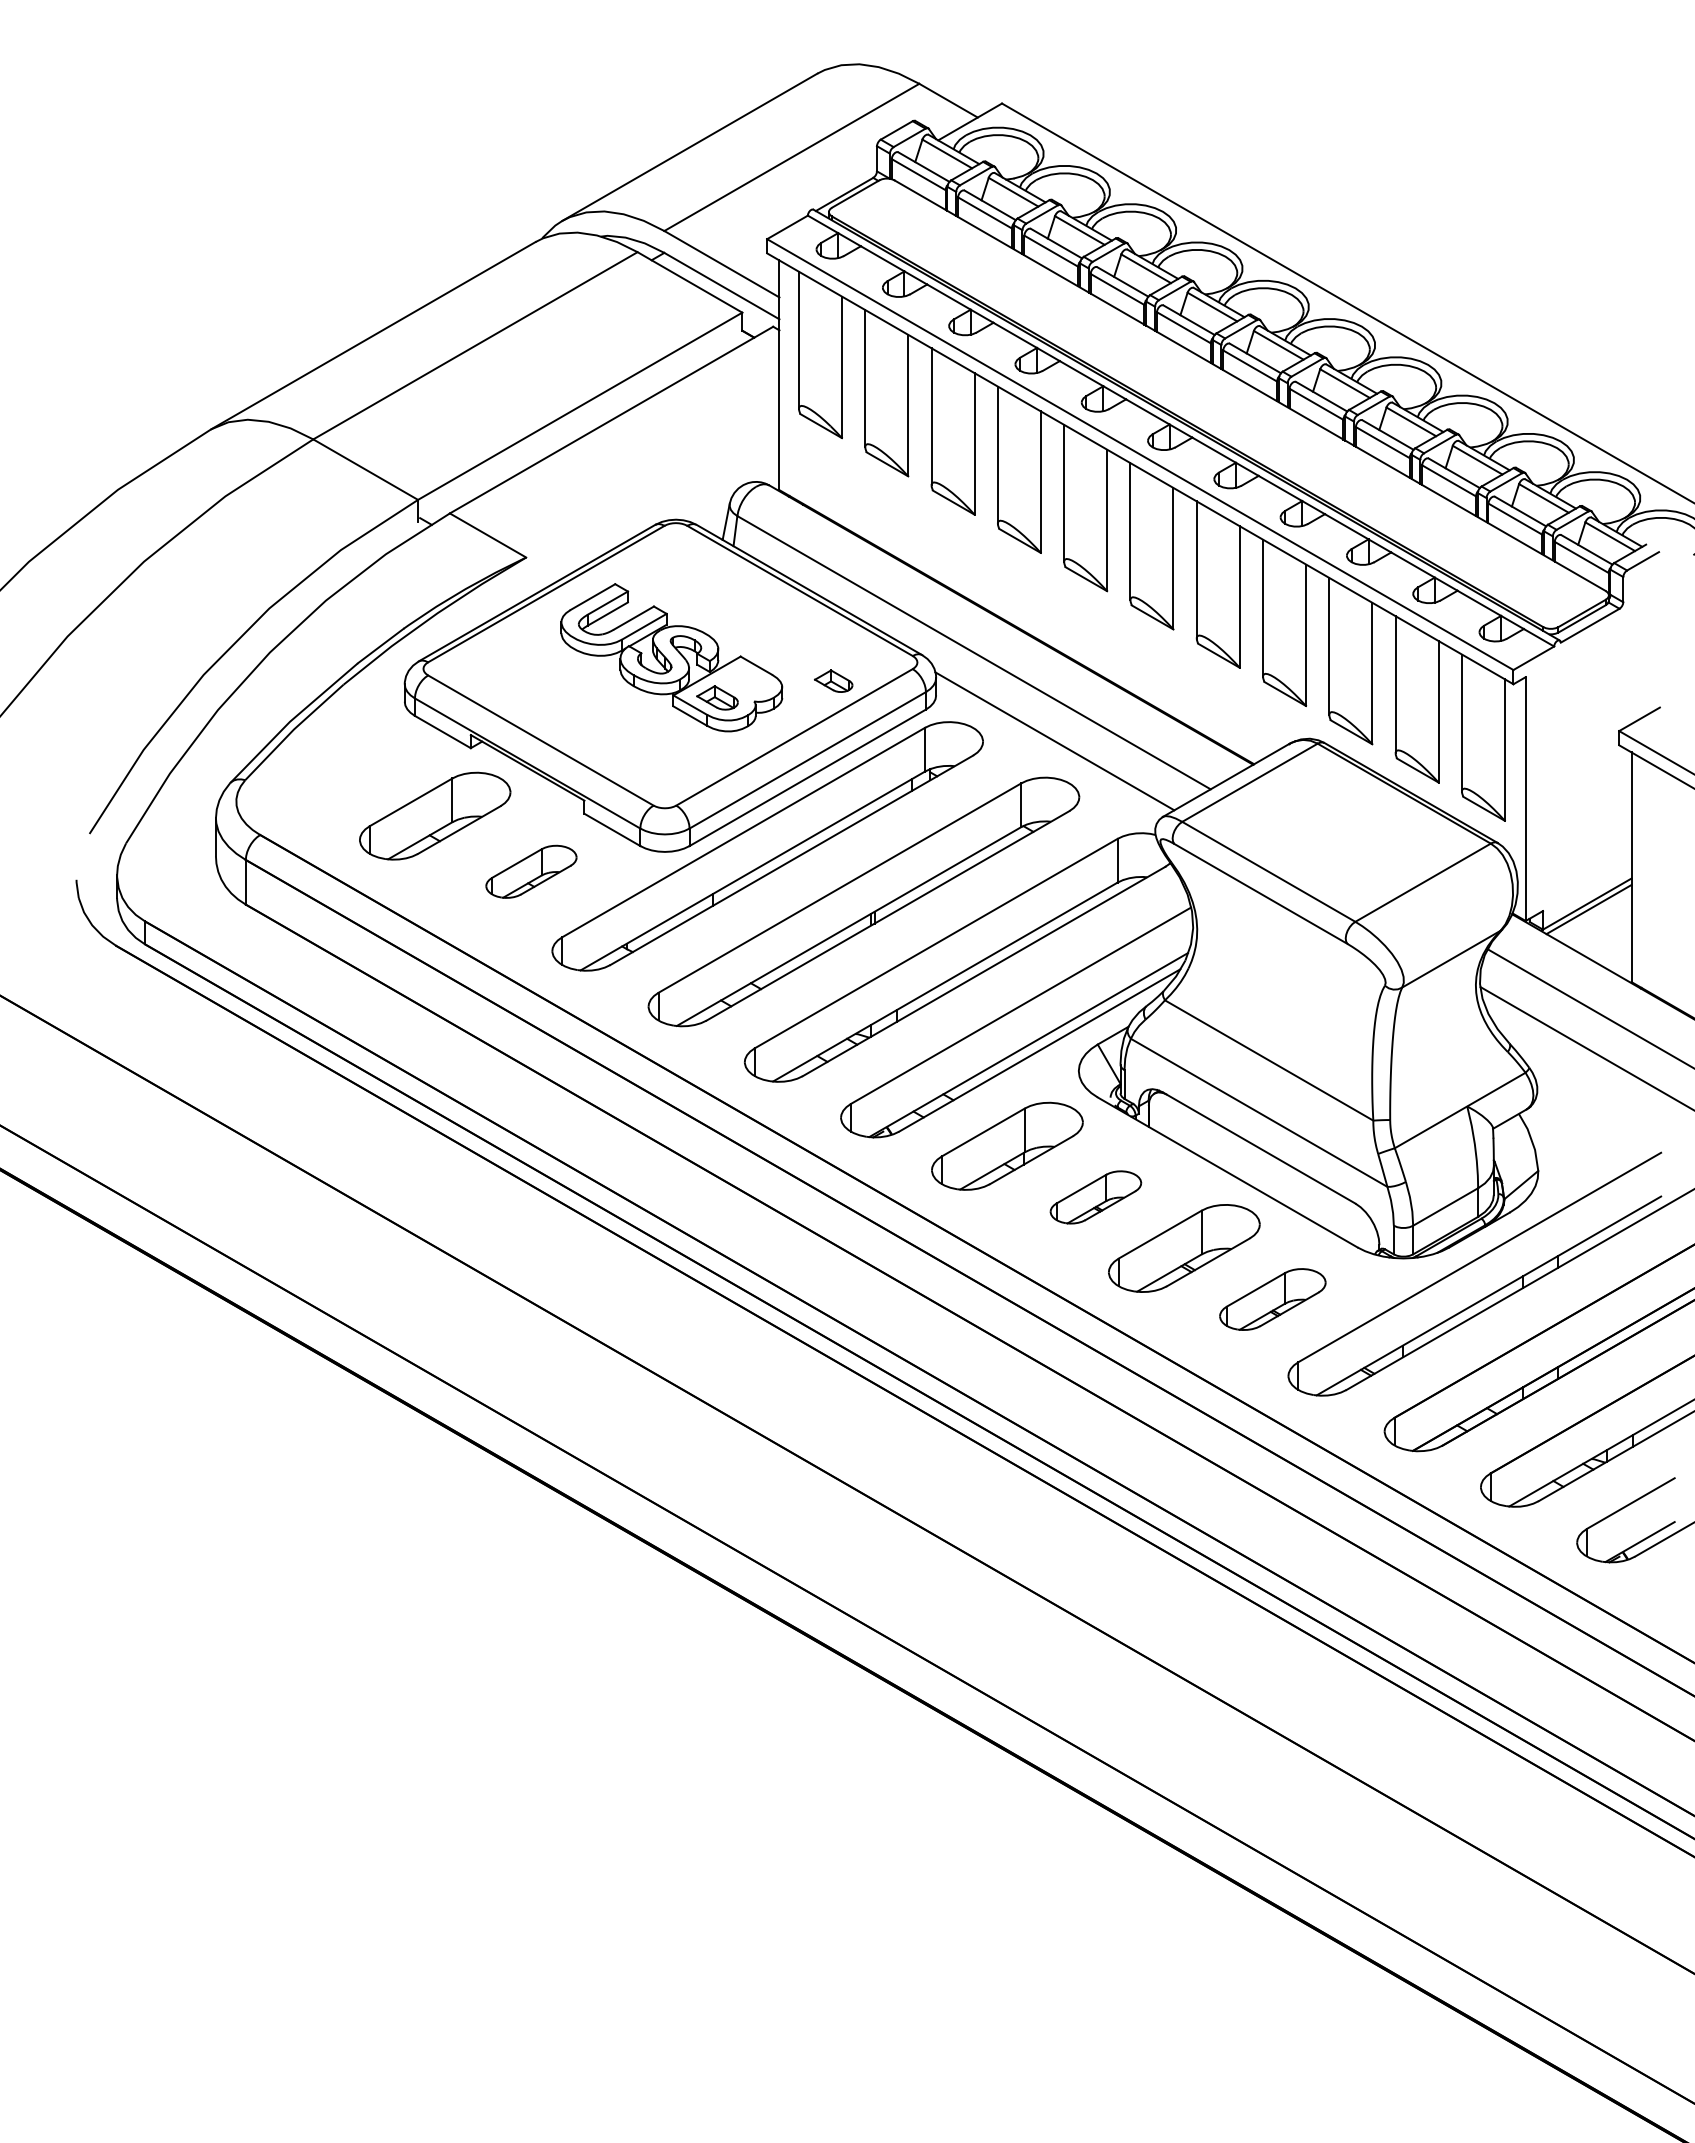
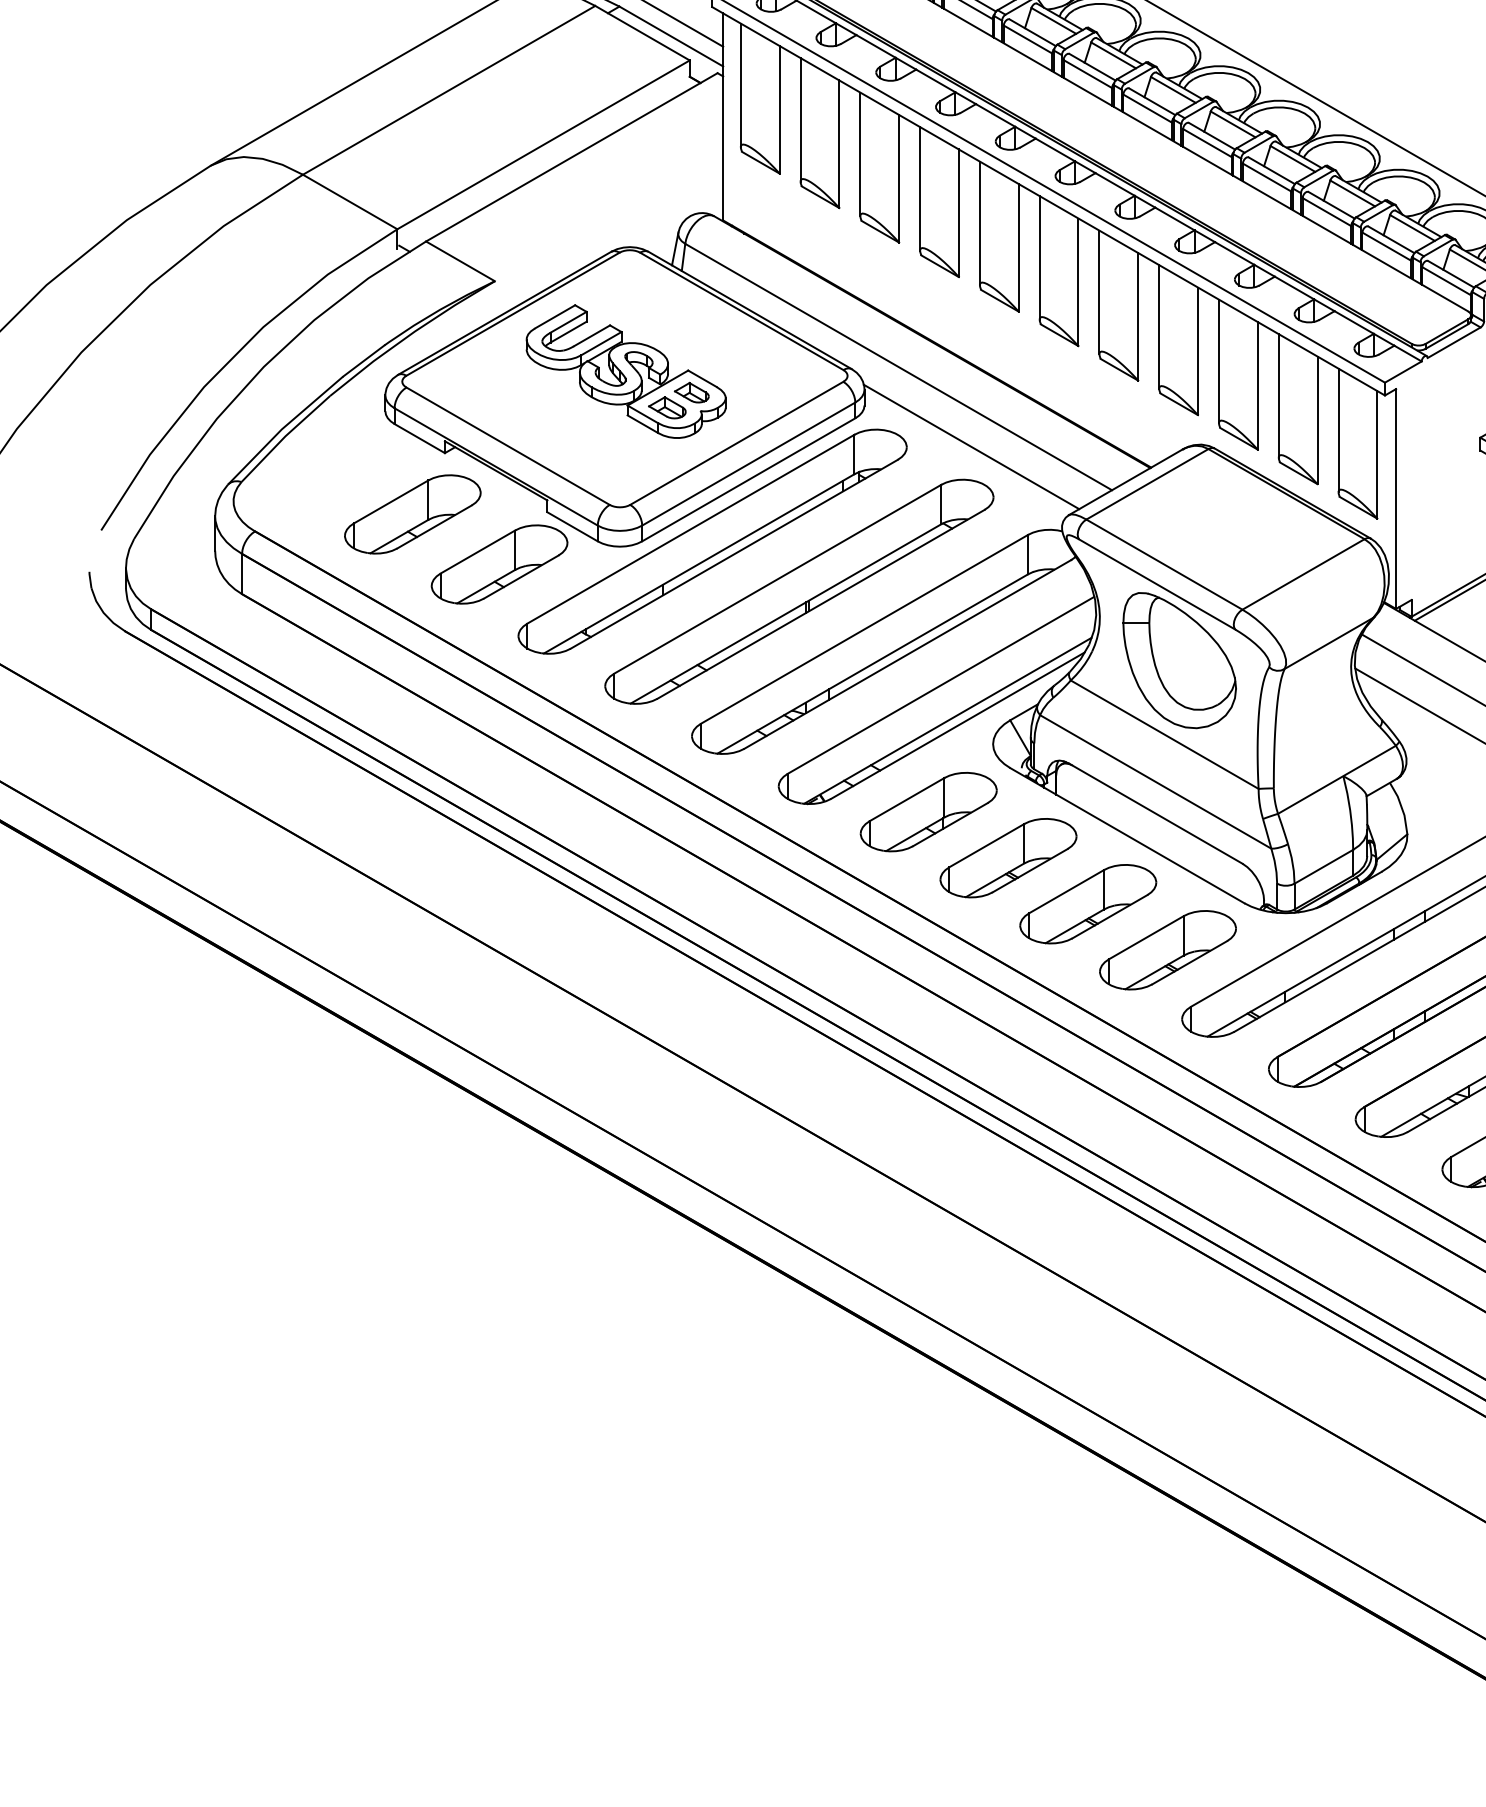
part: (833, 680) -> (691, 392), moved
part: (531, 871) -> (499, 564), size x1.67
part: (1285, 978) -> (1179, 660), added
part: (1095, 1197) -> (1008, 858), size x1.67
part: (1272, 1299) -> (1167, 950), size x1.43

